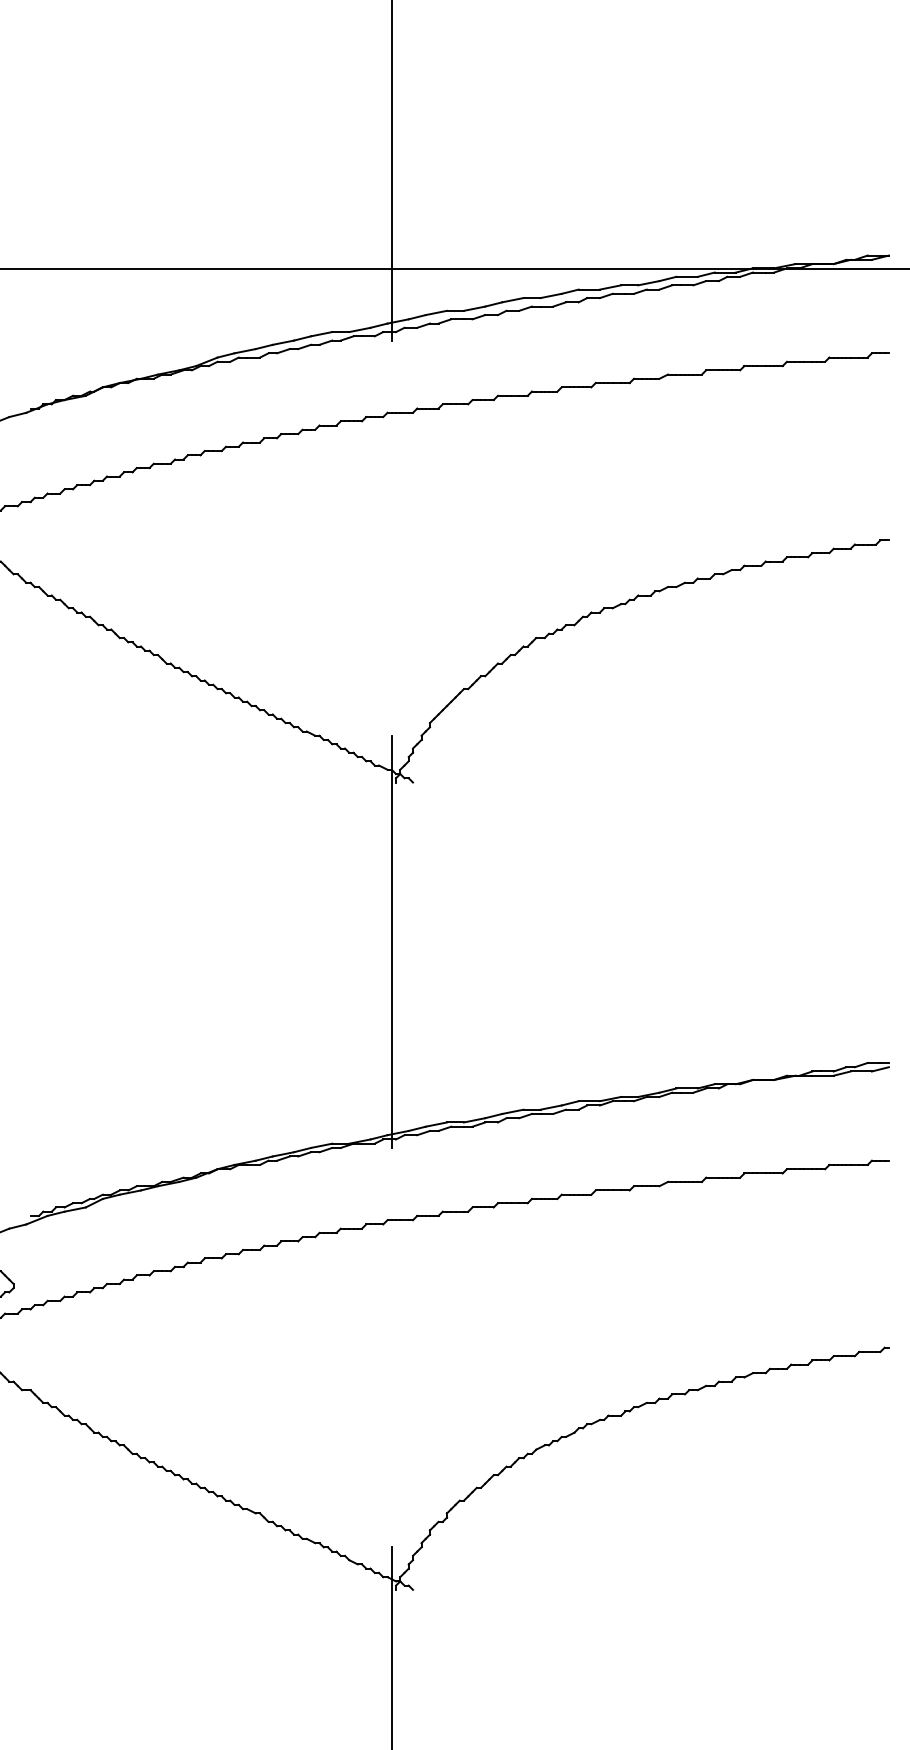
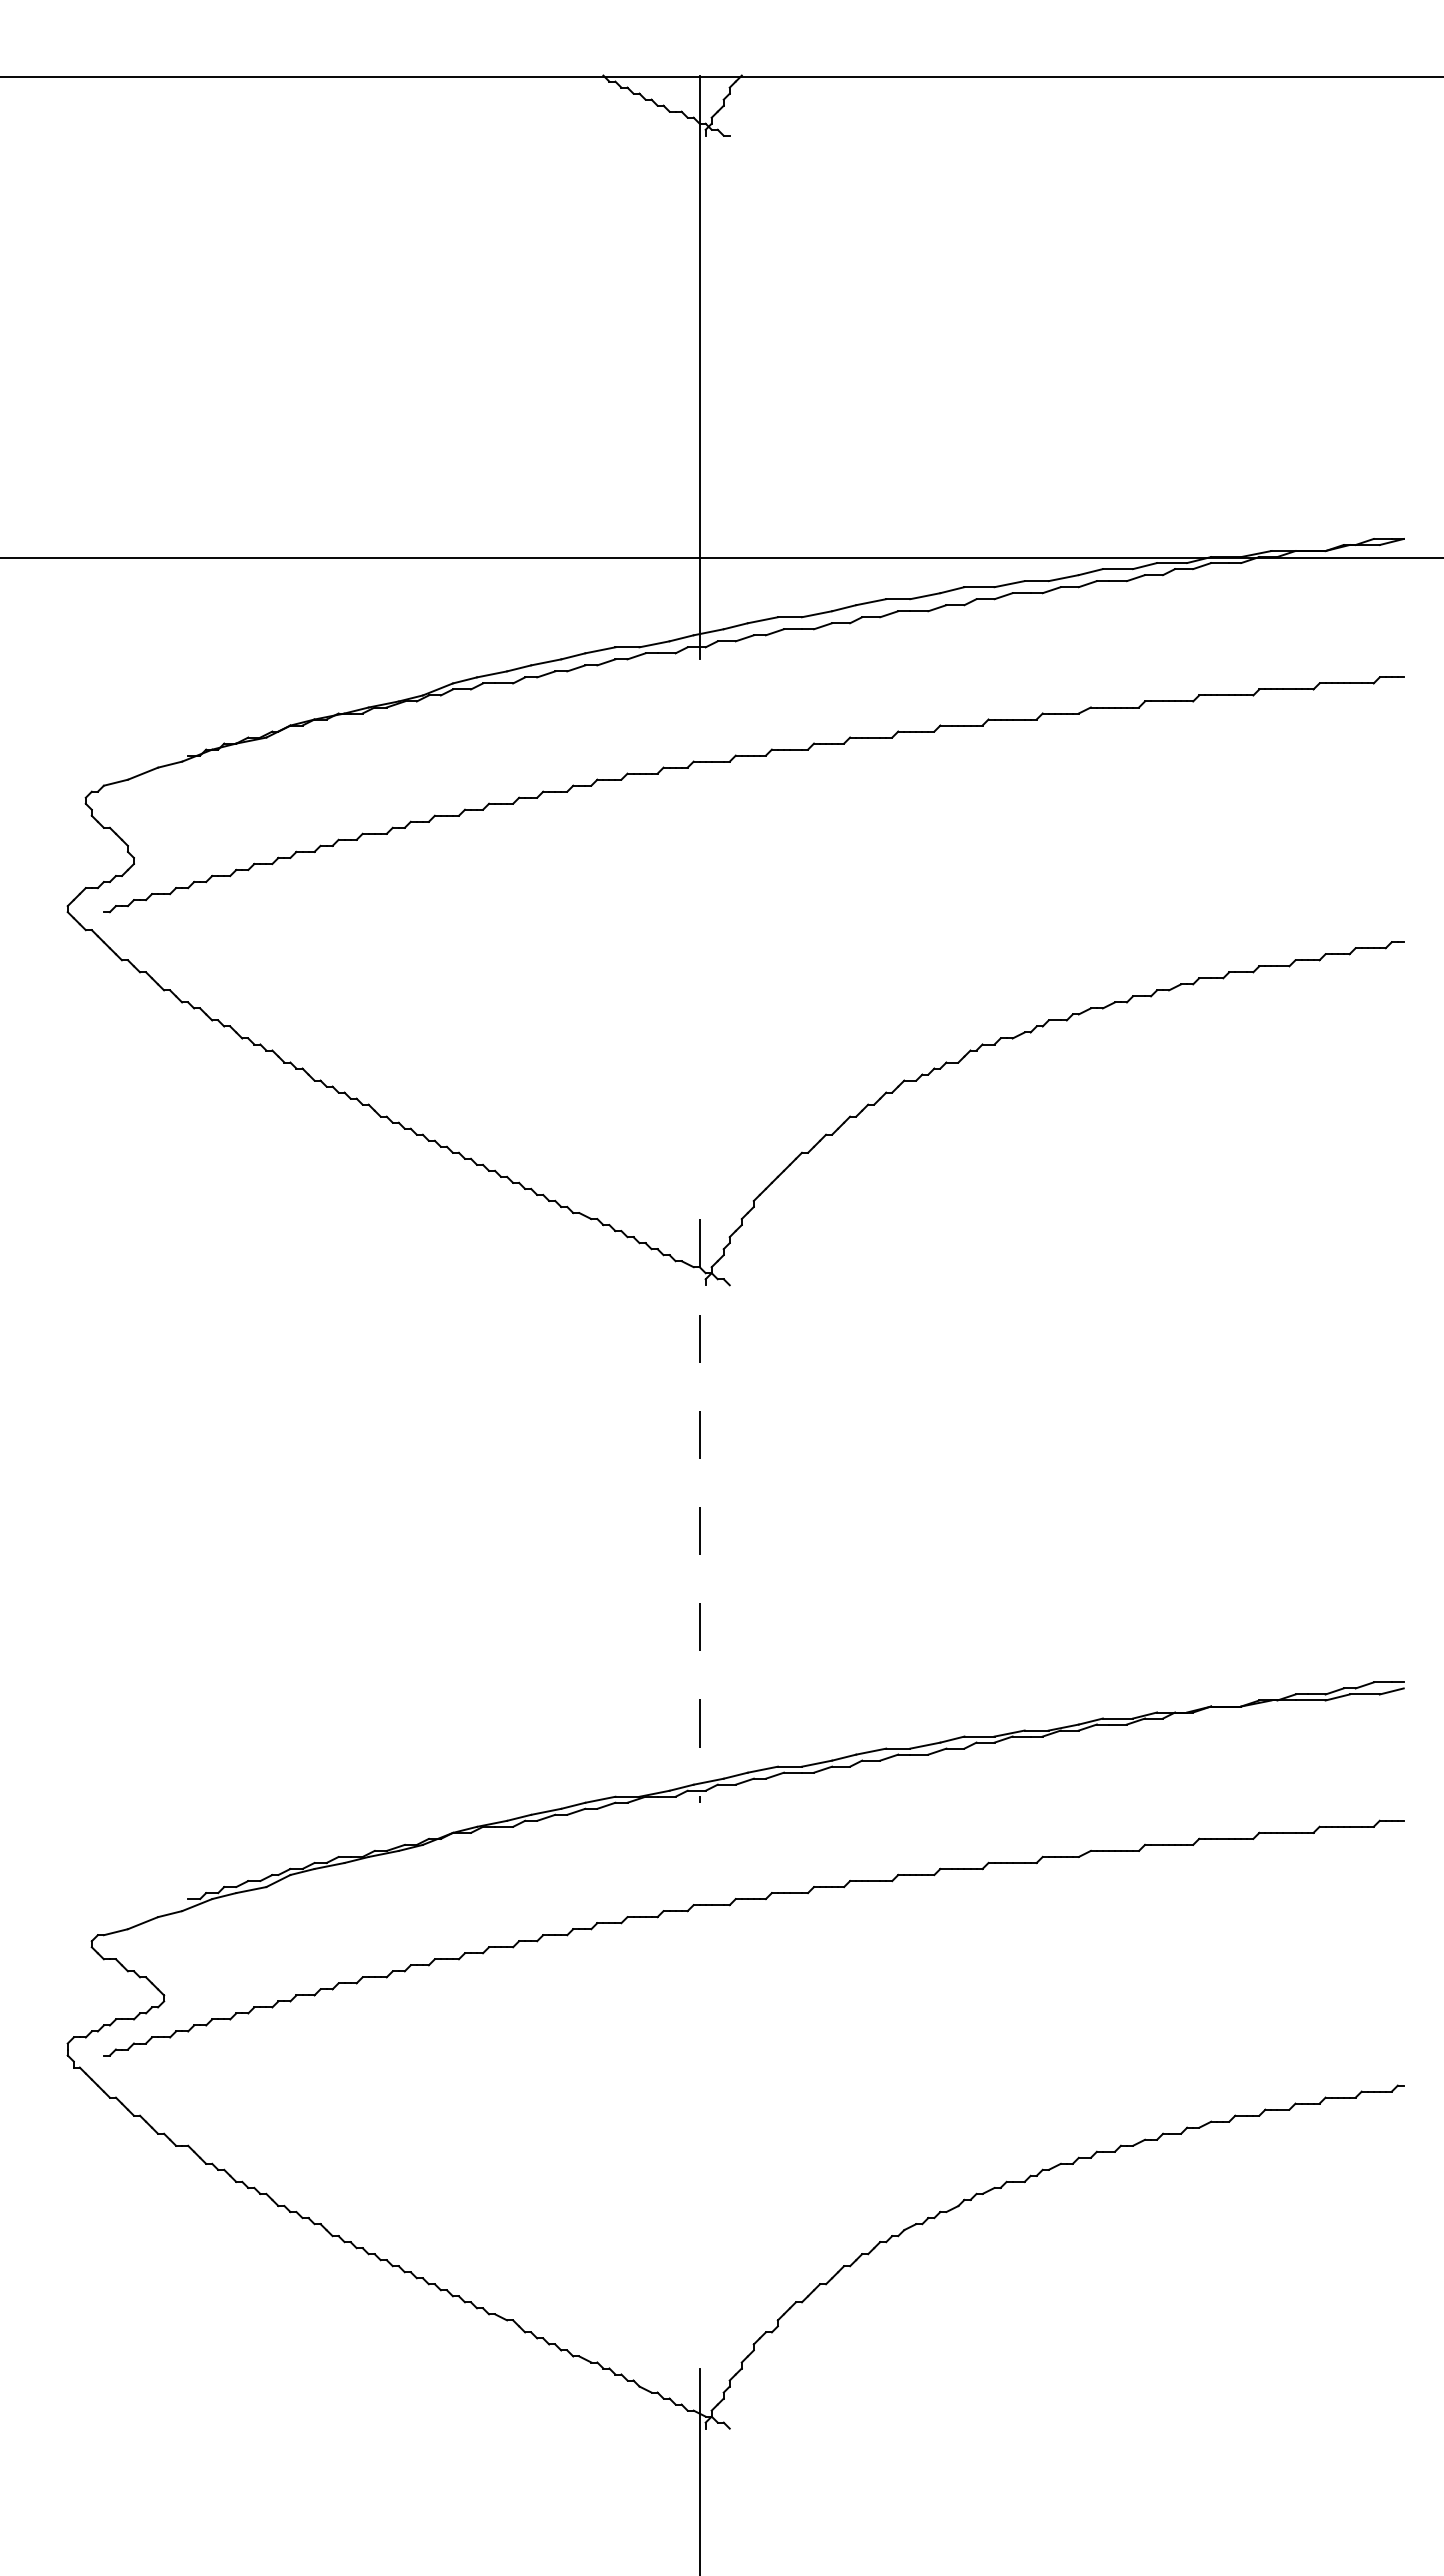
line: (391, 941) -> (699, 1510), solid -> dashed

